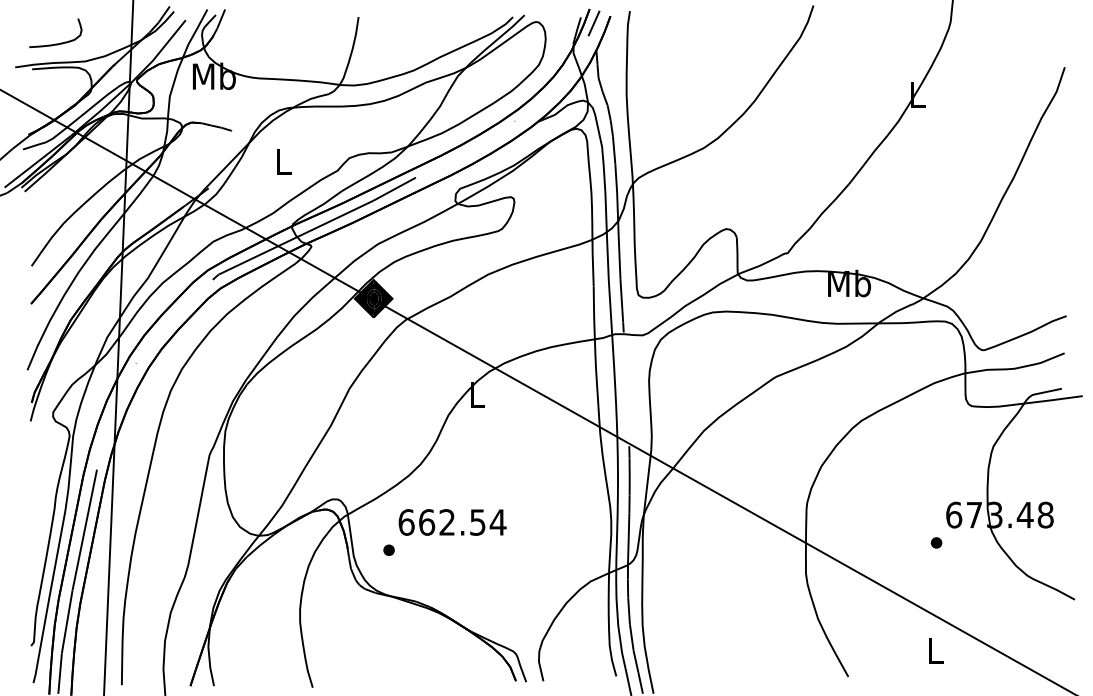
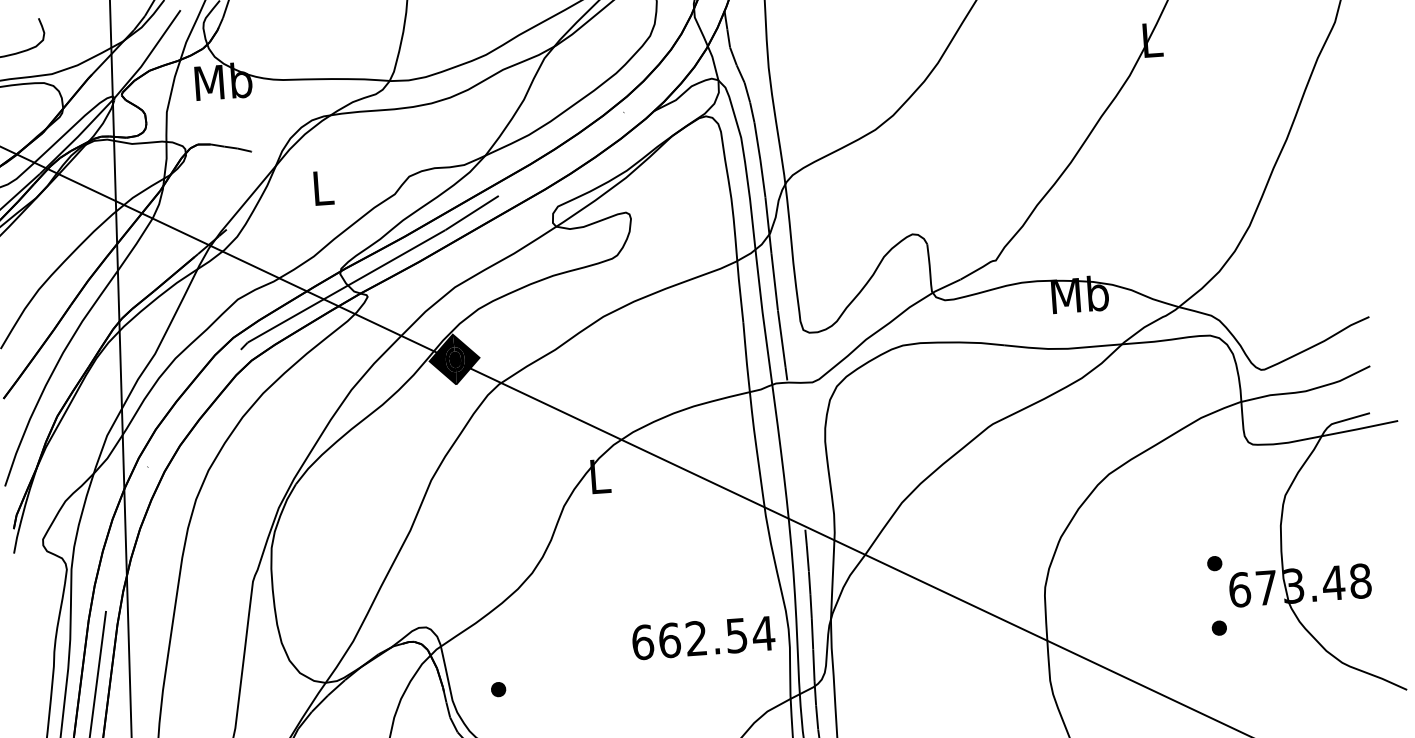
part: (936, 493) -> (1214, 563), added
text: (452, 522) -> (703, 638), moved

